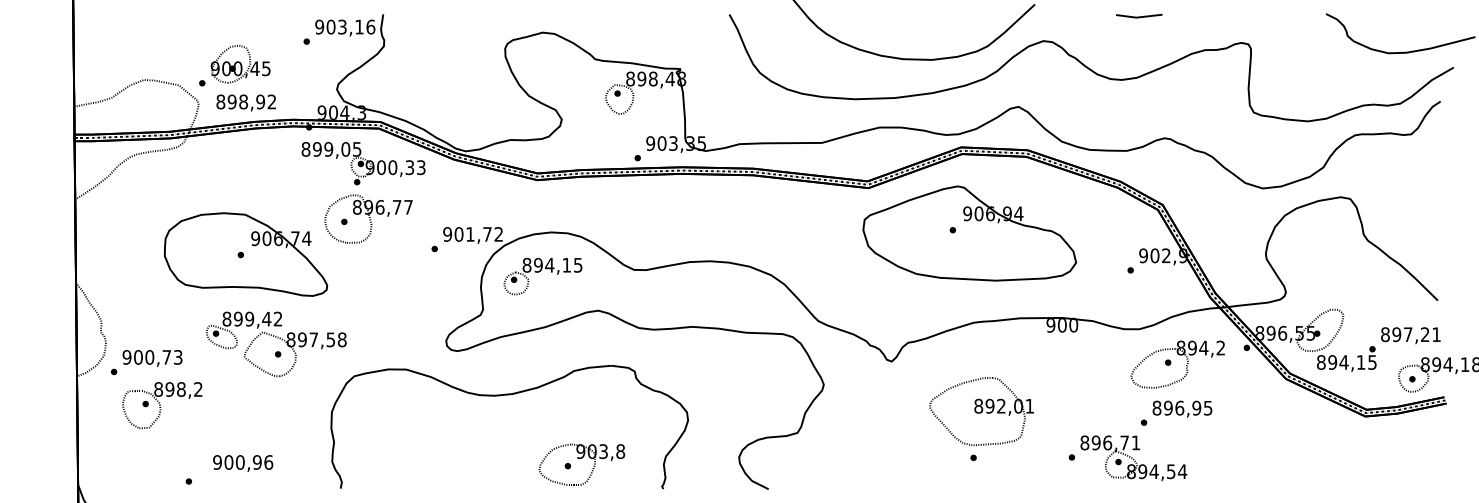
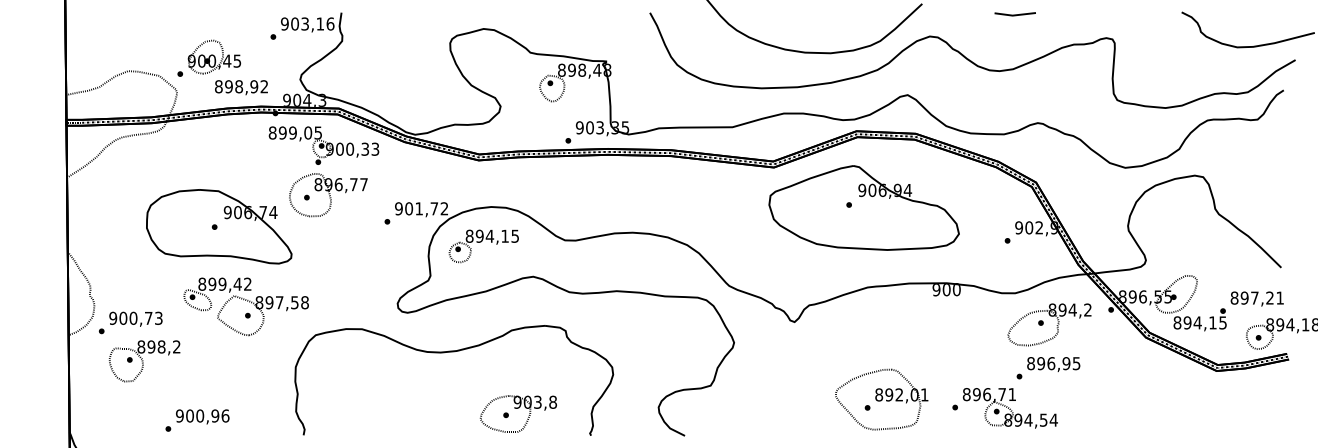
text: (246, 102) -> (241, 87), moved
part: (981, 411) -> (881, 399), moved
text: (242, 463) -> (202, 416), moved

